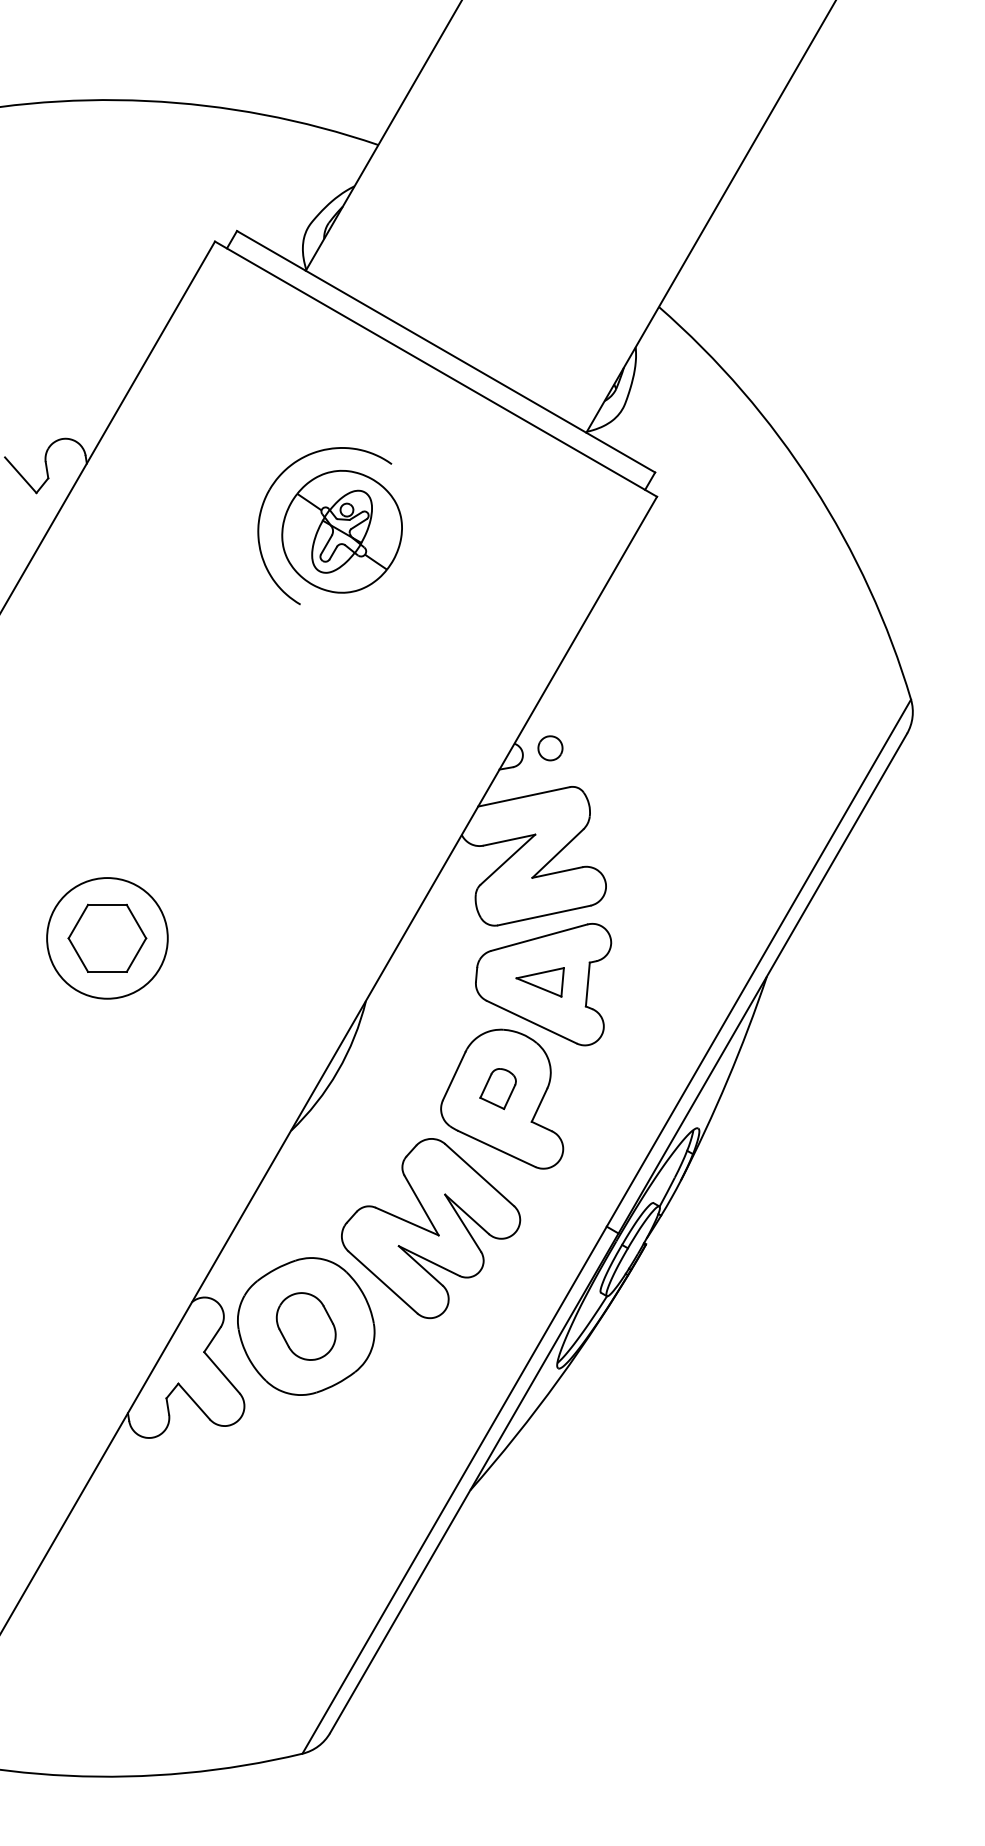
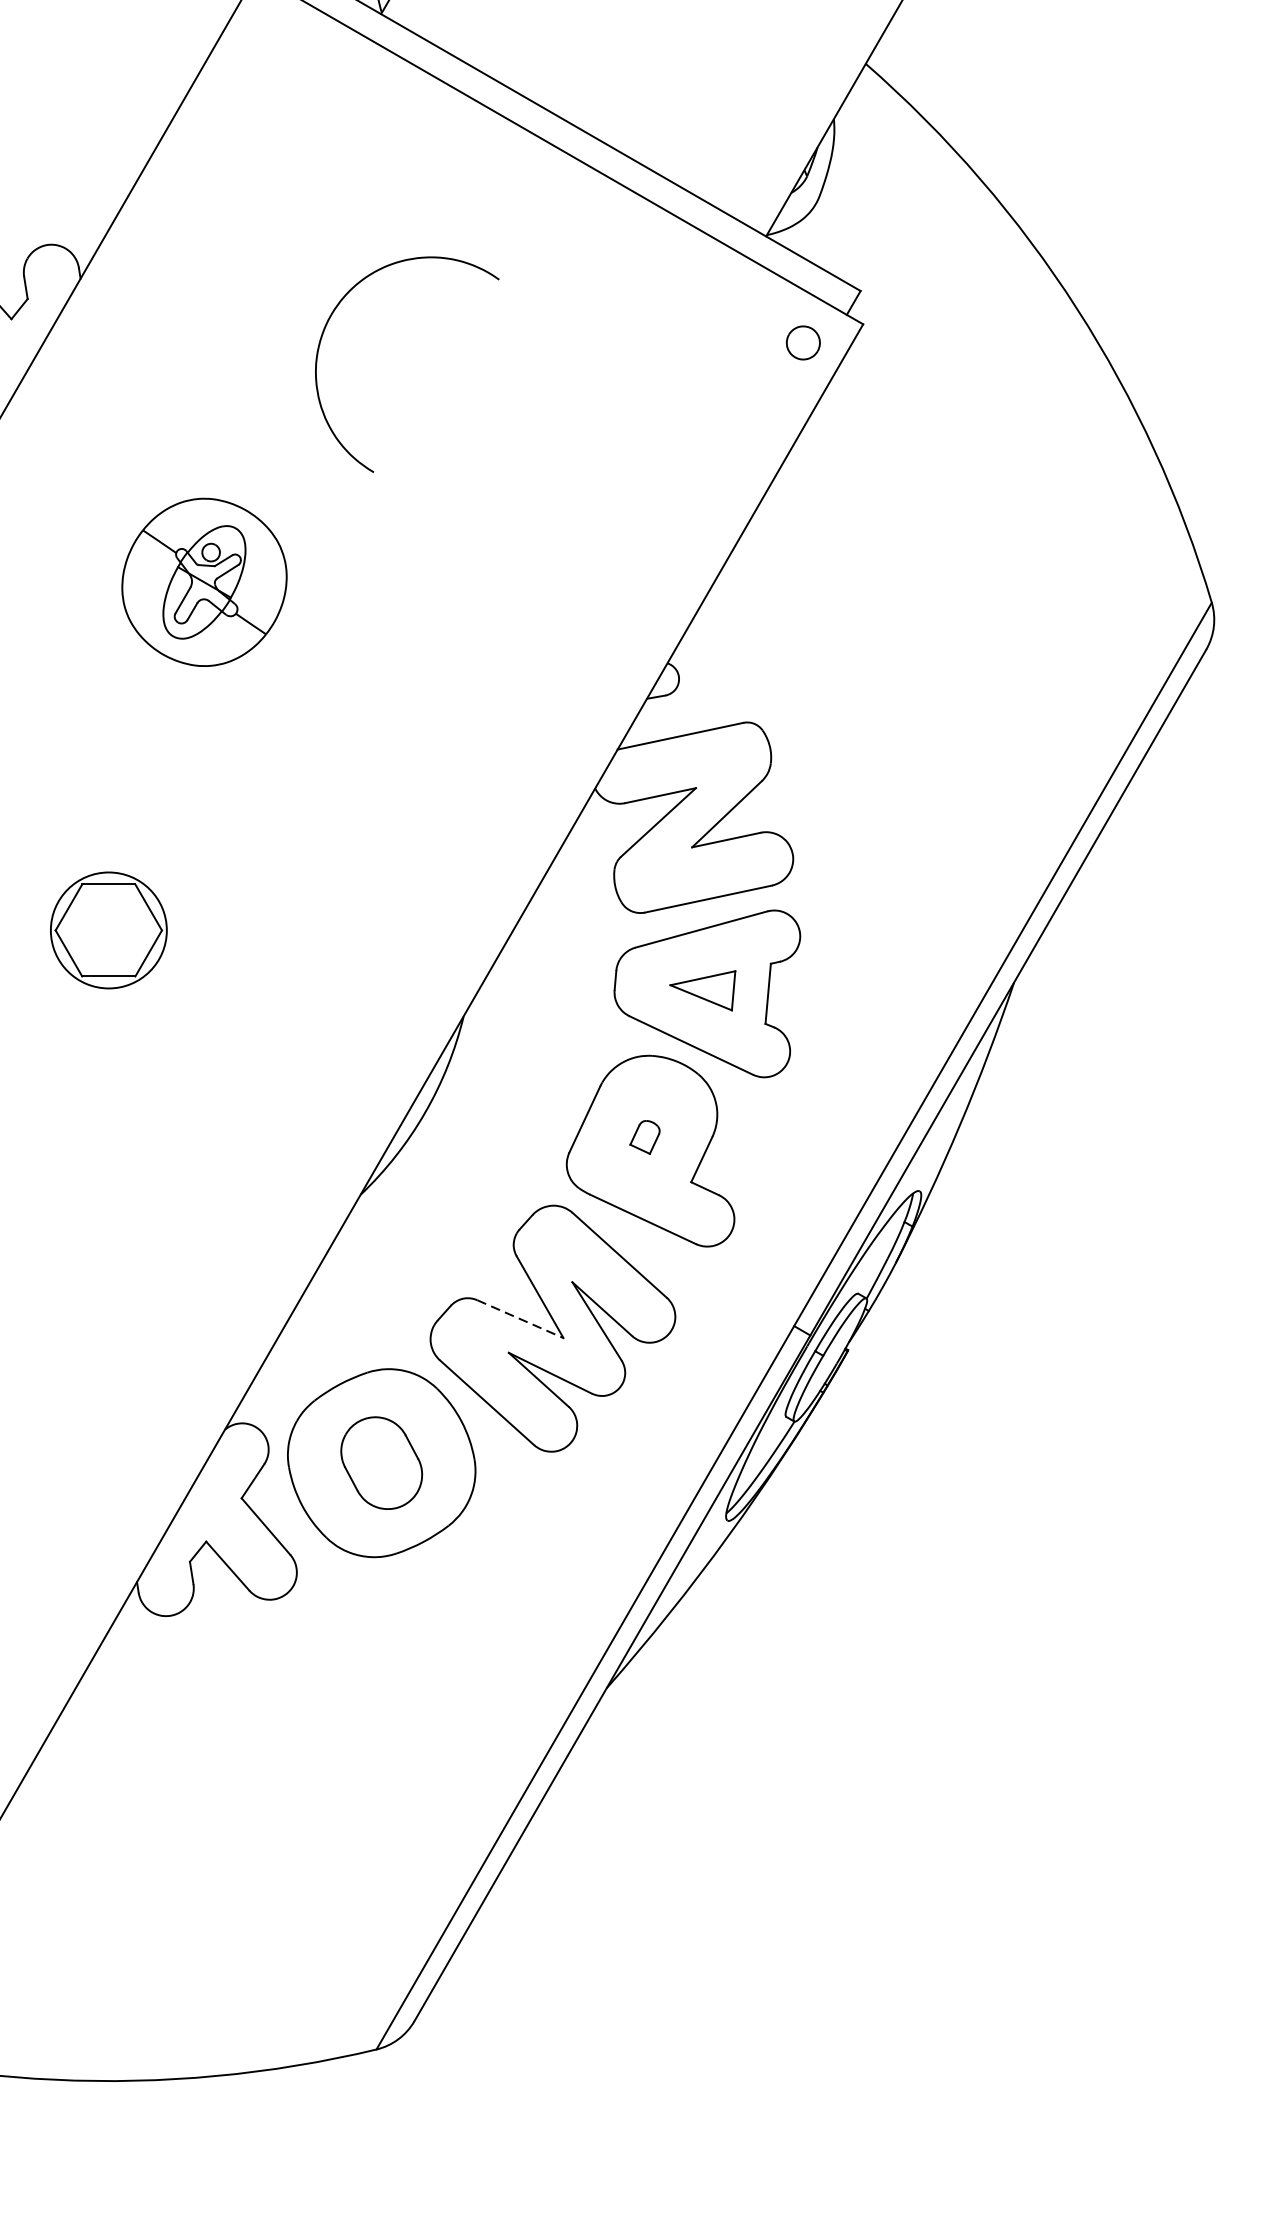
part: (341, 531) -> (203, 581), moved
part: (550, 748) -> (803, 343), moved
circle: (107, 938) -> (108, 930), size x0.7
part: (497, 1089) -> (644, 1137), size x0.6
line: (407, 1221) -> (520, 1319), solid -> dashed

